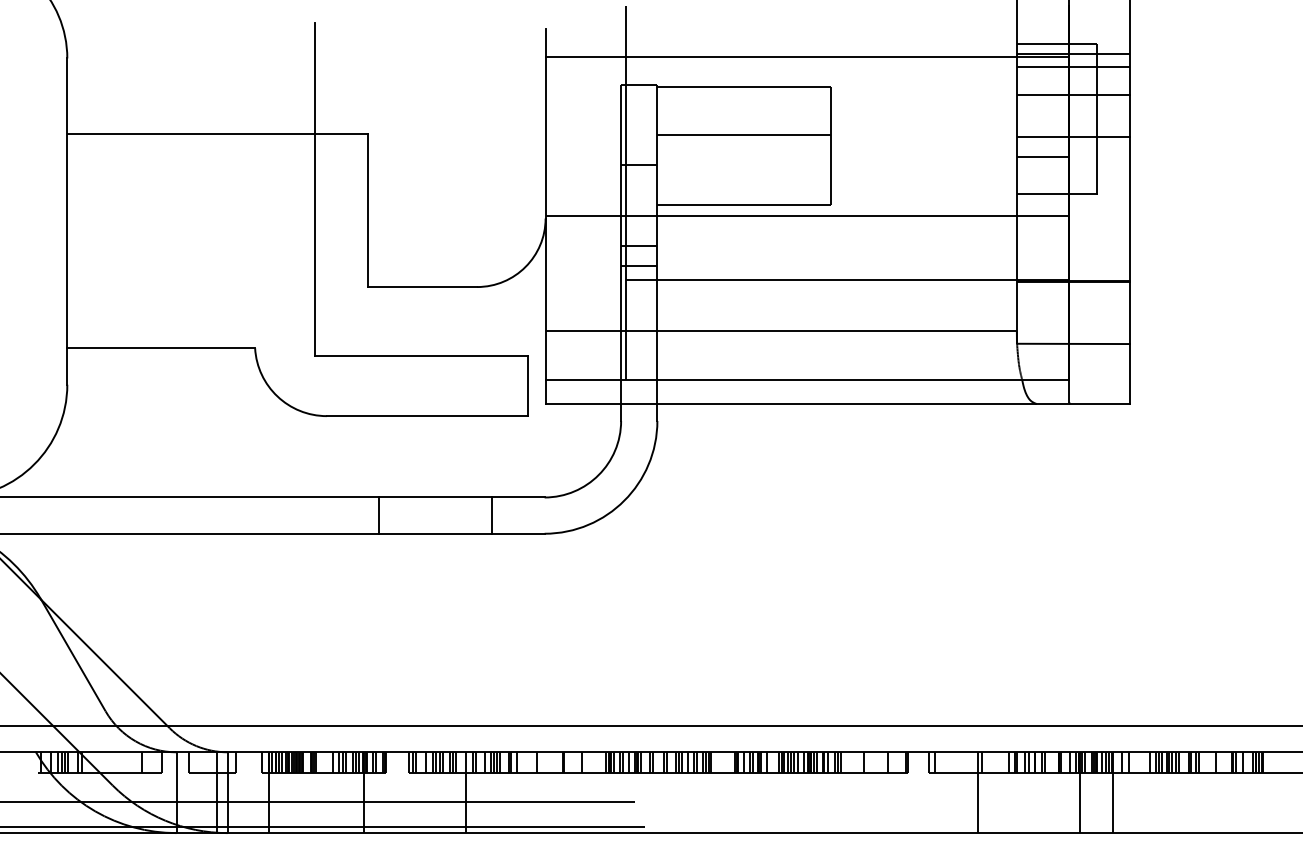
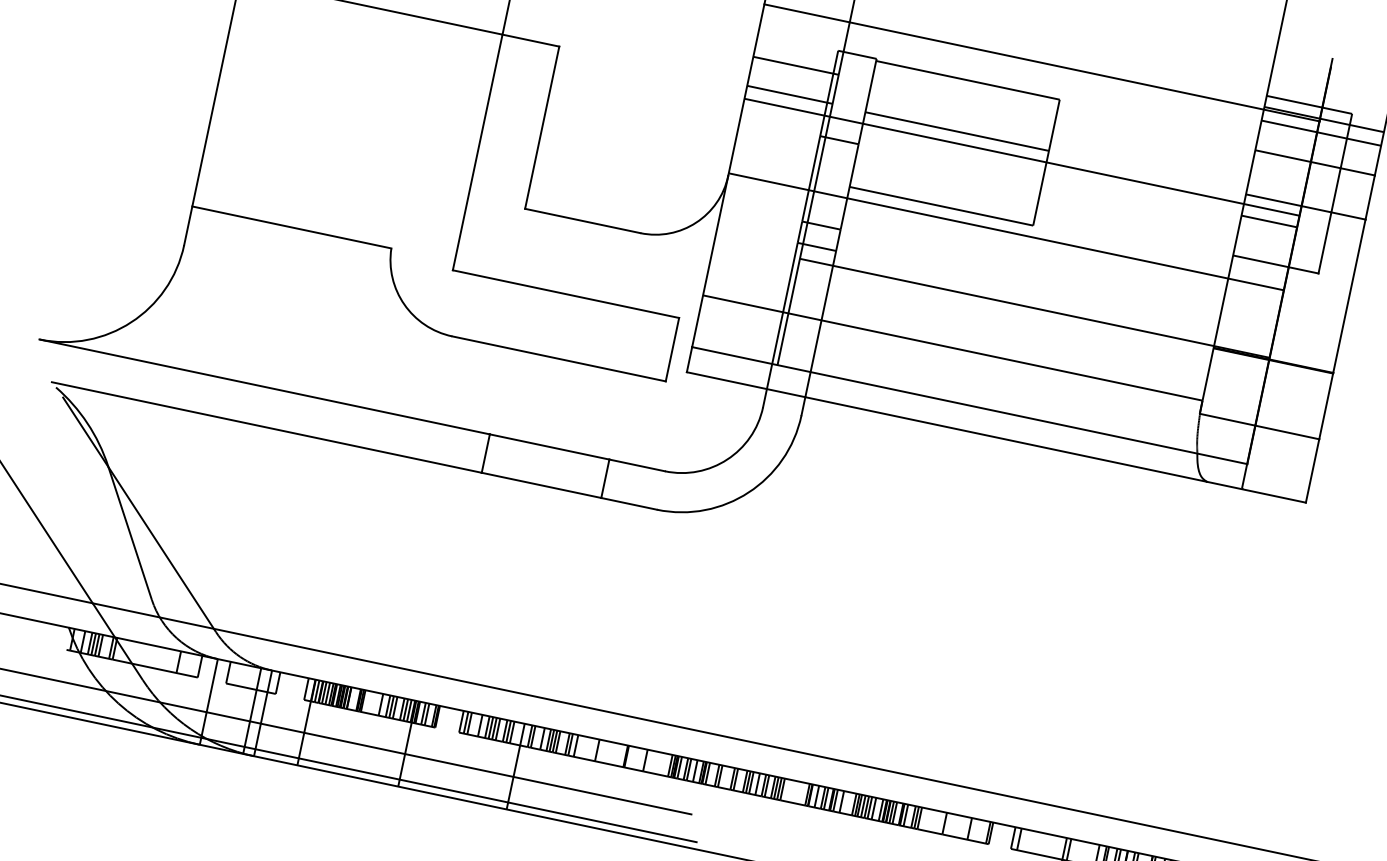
line: (585, 106) -> (795, 65), added
line: (585, 133) -> (789, 94), added
line: (807, 145) -> (1022, 156), added

